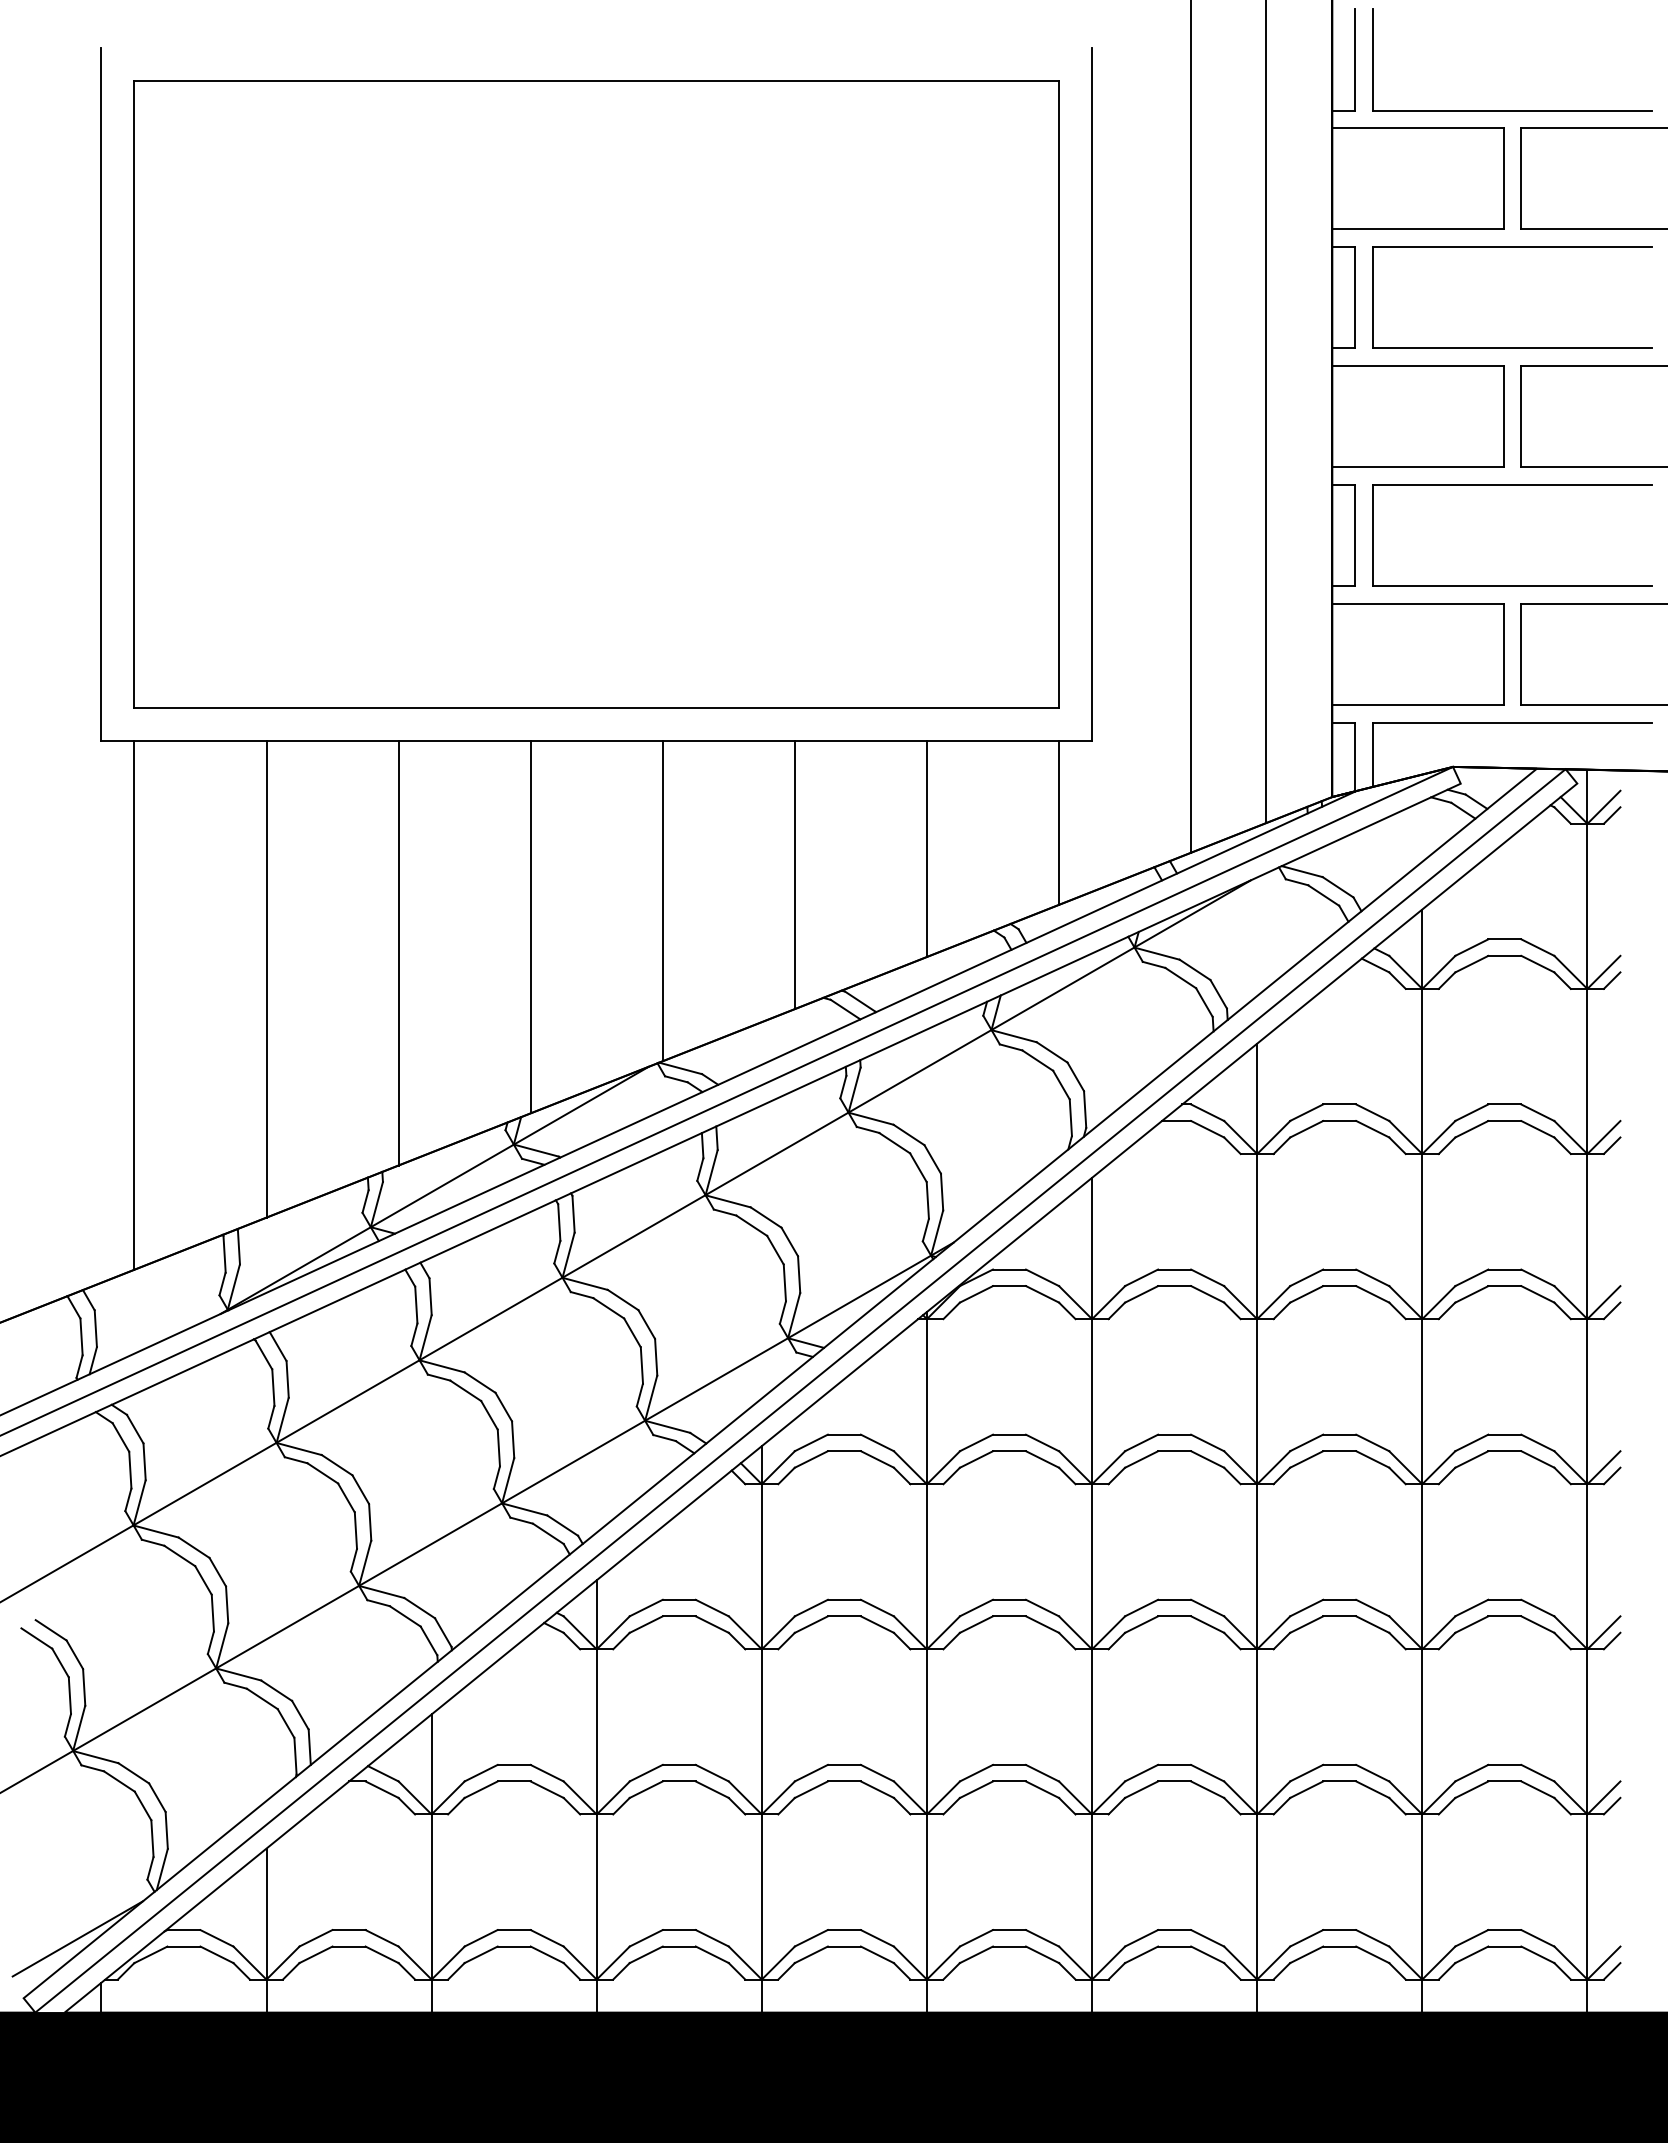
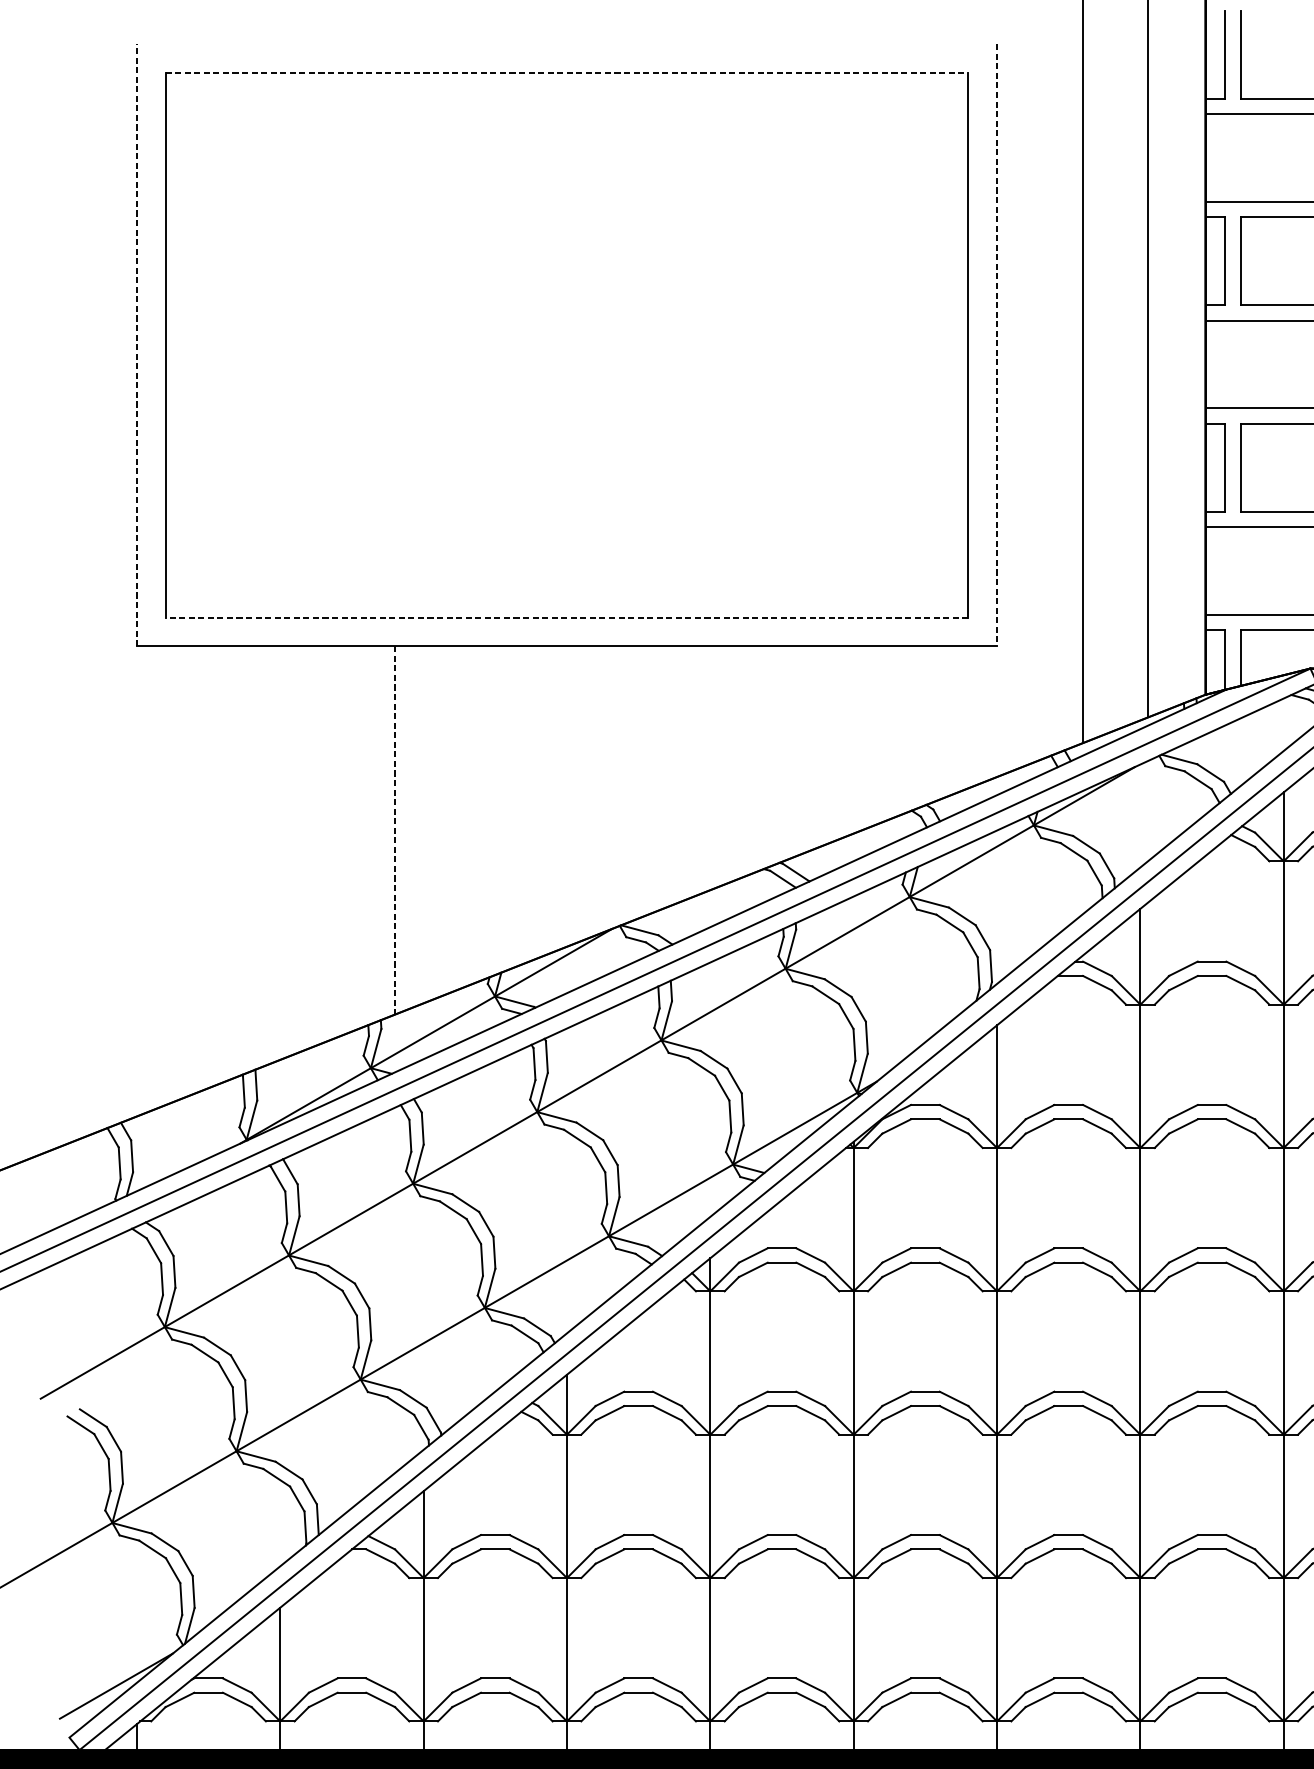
line: (597, 80) -> (567, 72), solid -> dashed
line: (101, 394) -> (137, 345), solid -> dashed
line: (1092, 394) -> (997, 345), solid -> dashed
line: (596, 708) -> (566, 617), solid -> dashed
line: (1059, 822) -> (968, 716), removed
line: (926, 849) -> (853, 740), removed
line: (794, 875) -> (738, 762), removed
line: (662, 901) -> (624, 785), removed
line: (530, 927) -> (509, 807), removed
line: (398, 953) -> (394, 830), solid -> dashed
line: (266, 979) -> (280, 853), removed
line: (134, 1005) -> (165, 875), removed

